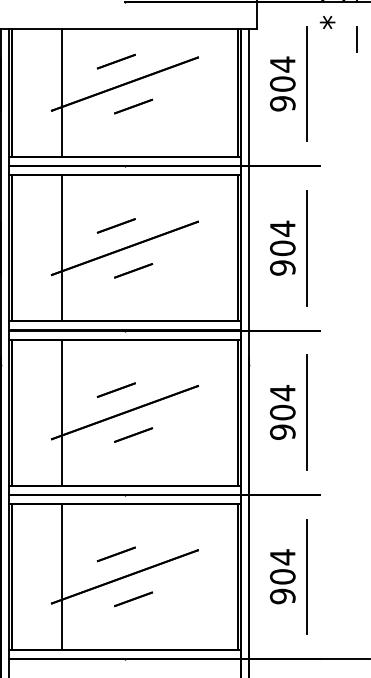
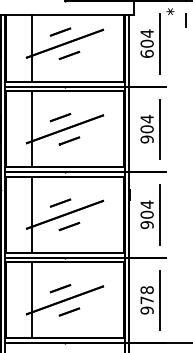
text: (281, 102) -> (146, 53), 904 -> 604
text: (281, 567) -> (146, 295), 904 -> 978

